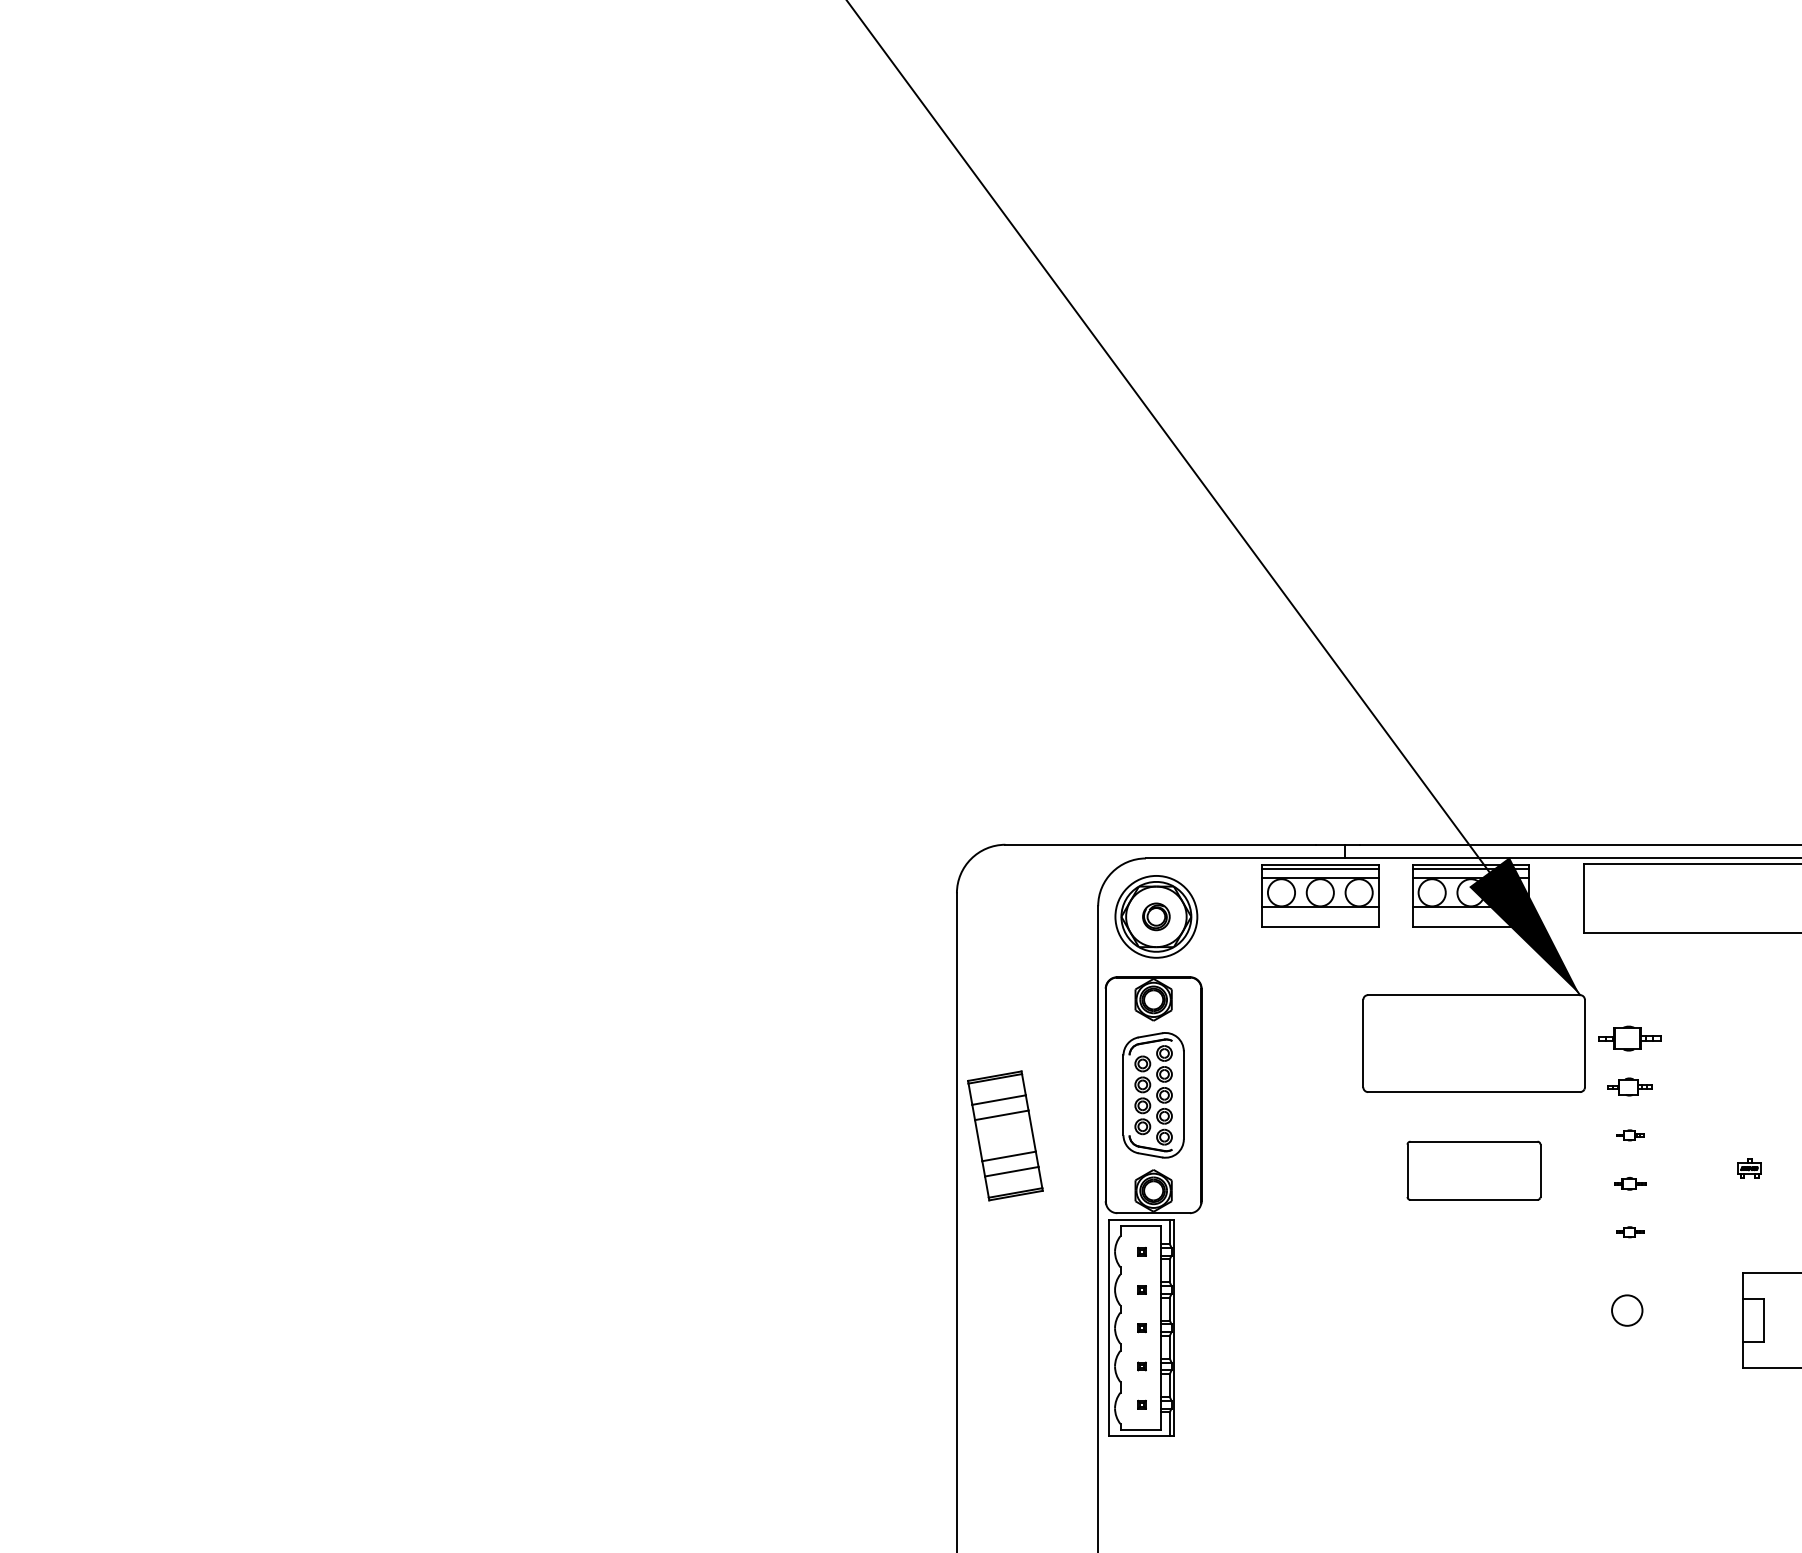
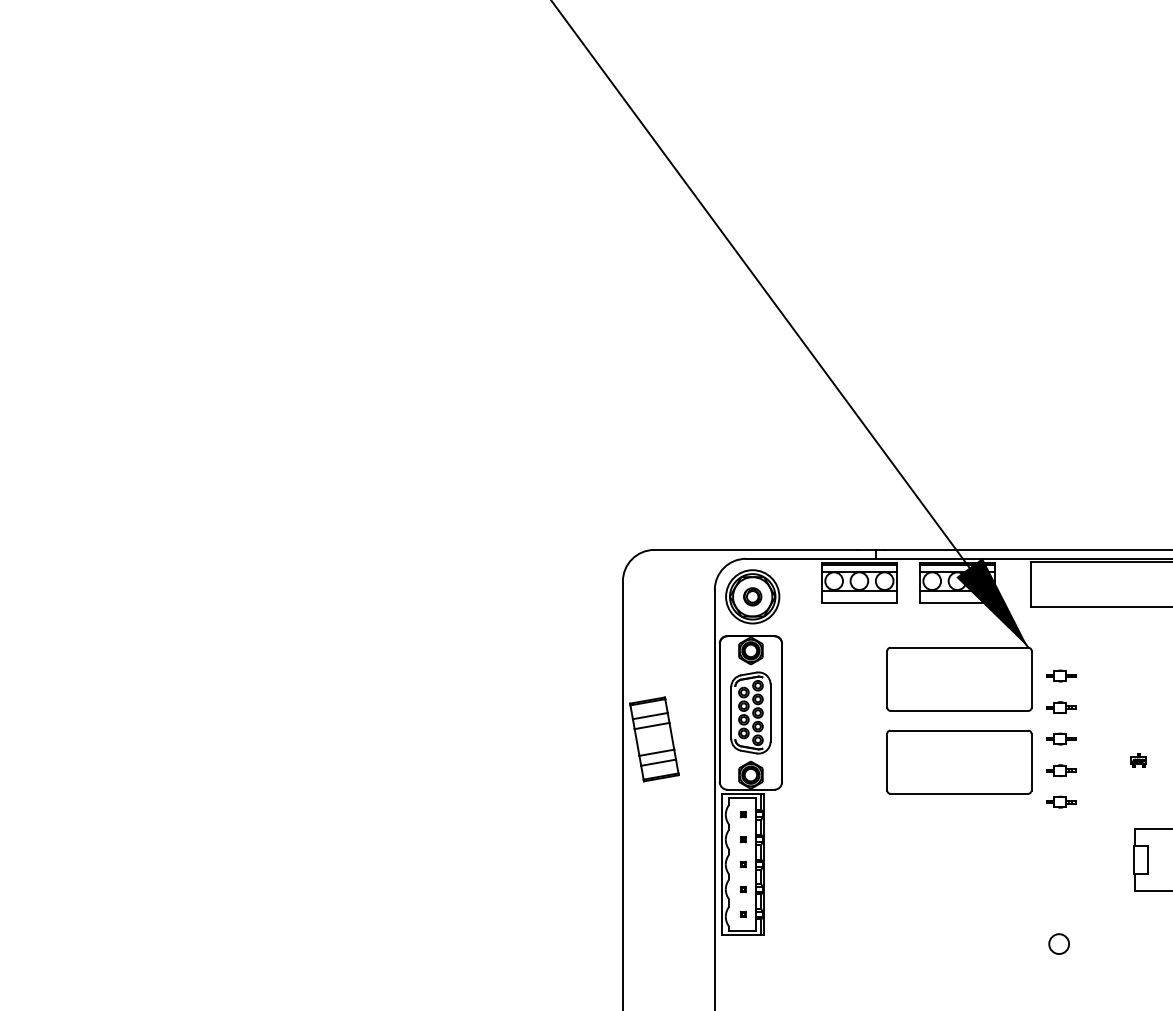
part: (1630, 1037) -> (1061, 675), size x0.71
part: (1630, 1134) -> (1061, 738), size x1.67
part: (1474, 1169) -> (959, 761), size x1.67
part: (1630, 1183) -> (1061, 770), size x1.43
part: (1630, 1231) -> (1061, 801), size x1.67
circle: (1626, 1309) -> (1058, 943), moved

